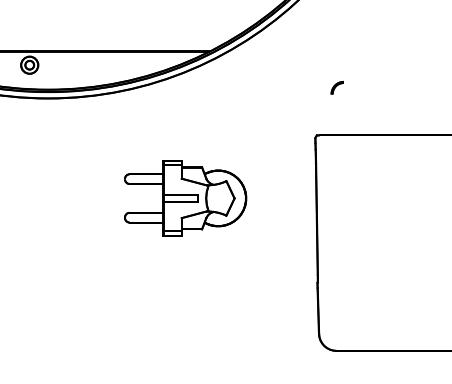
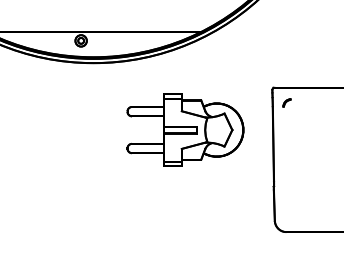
part: (336, 87) -> (286, 102), moved
part: (185, 197) -> (185, 129), size x1.43

